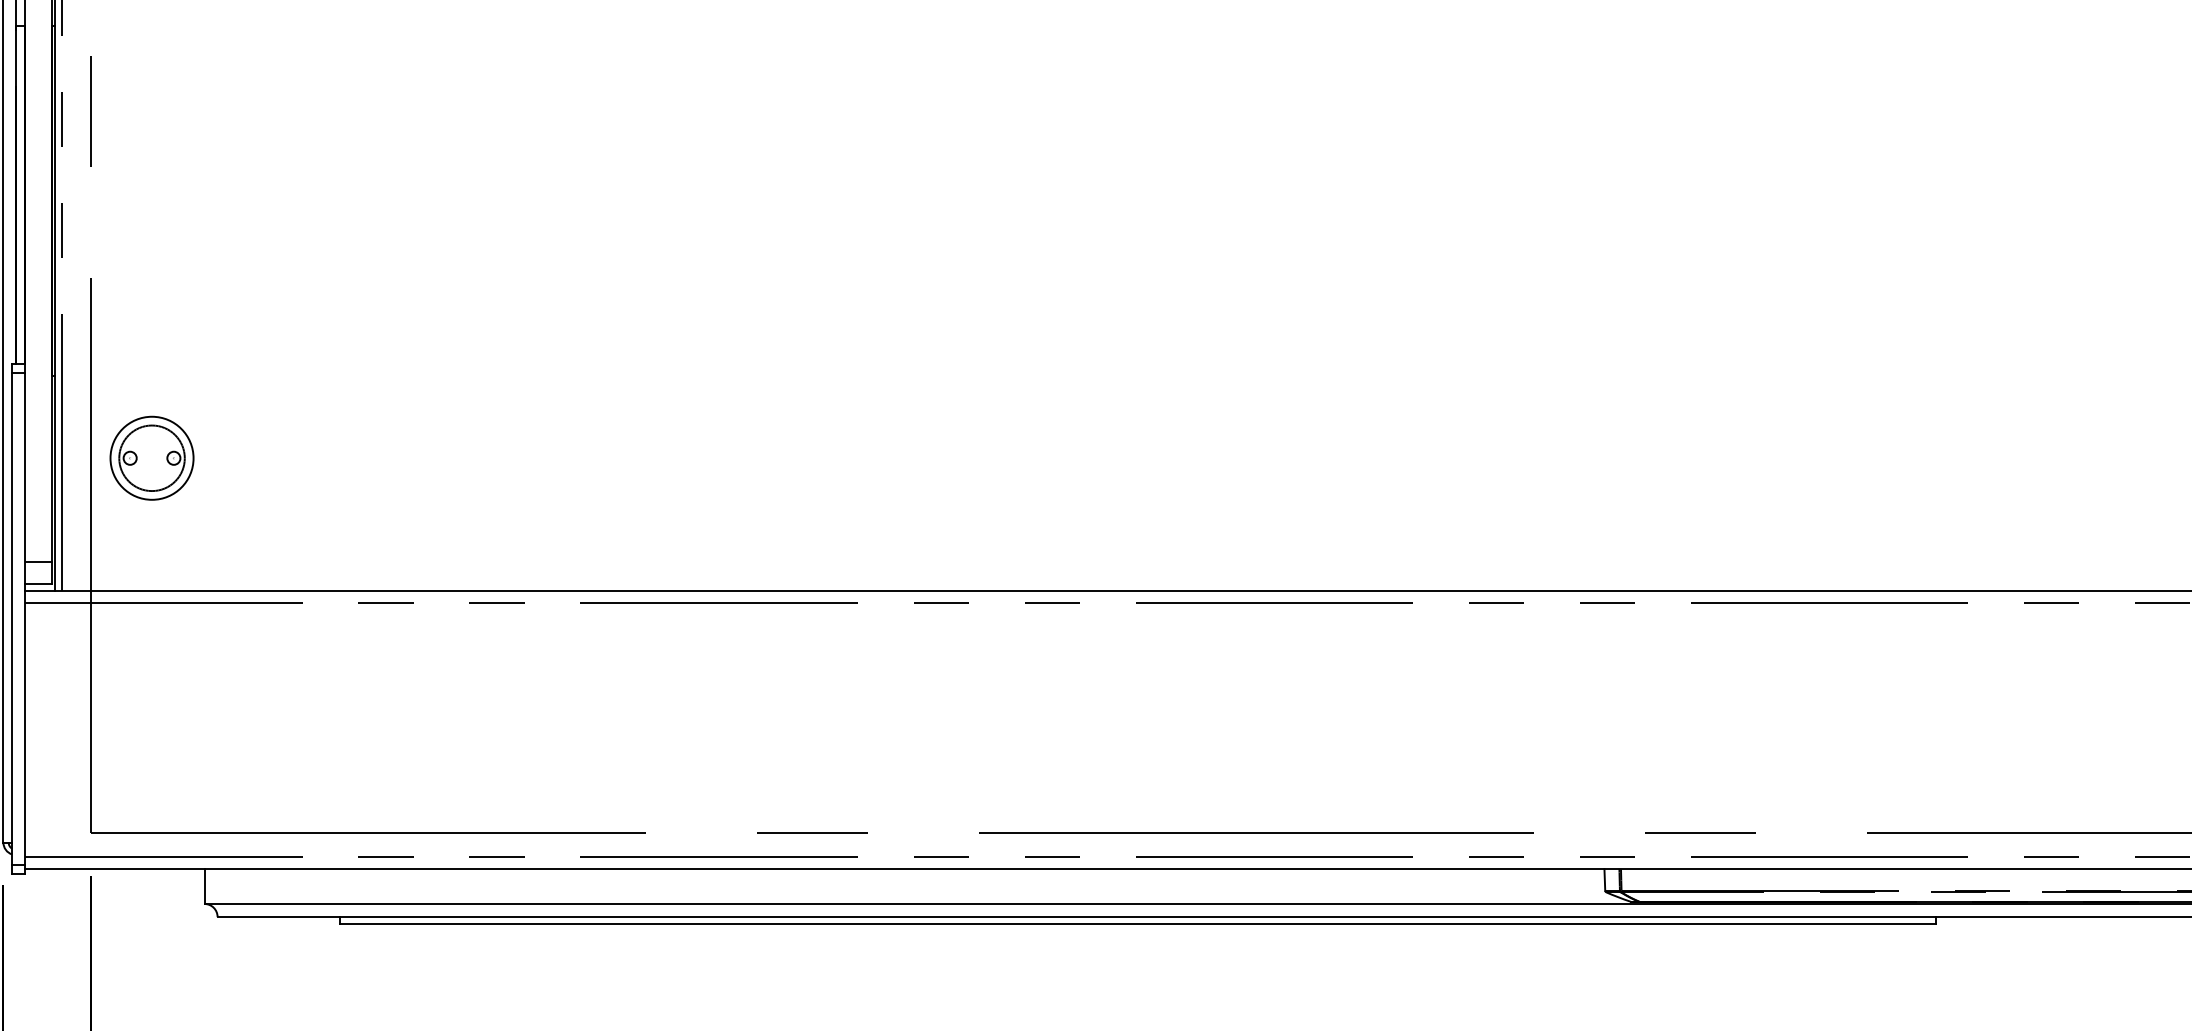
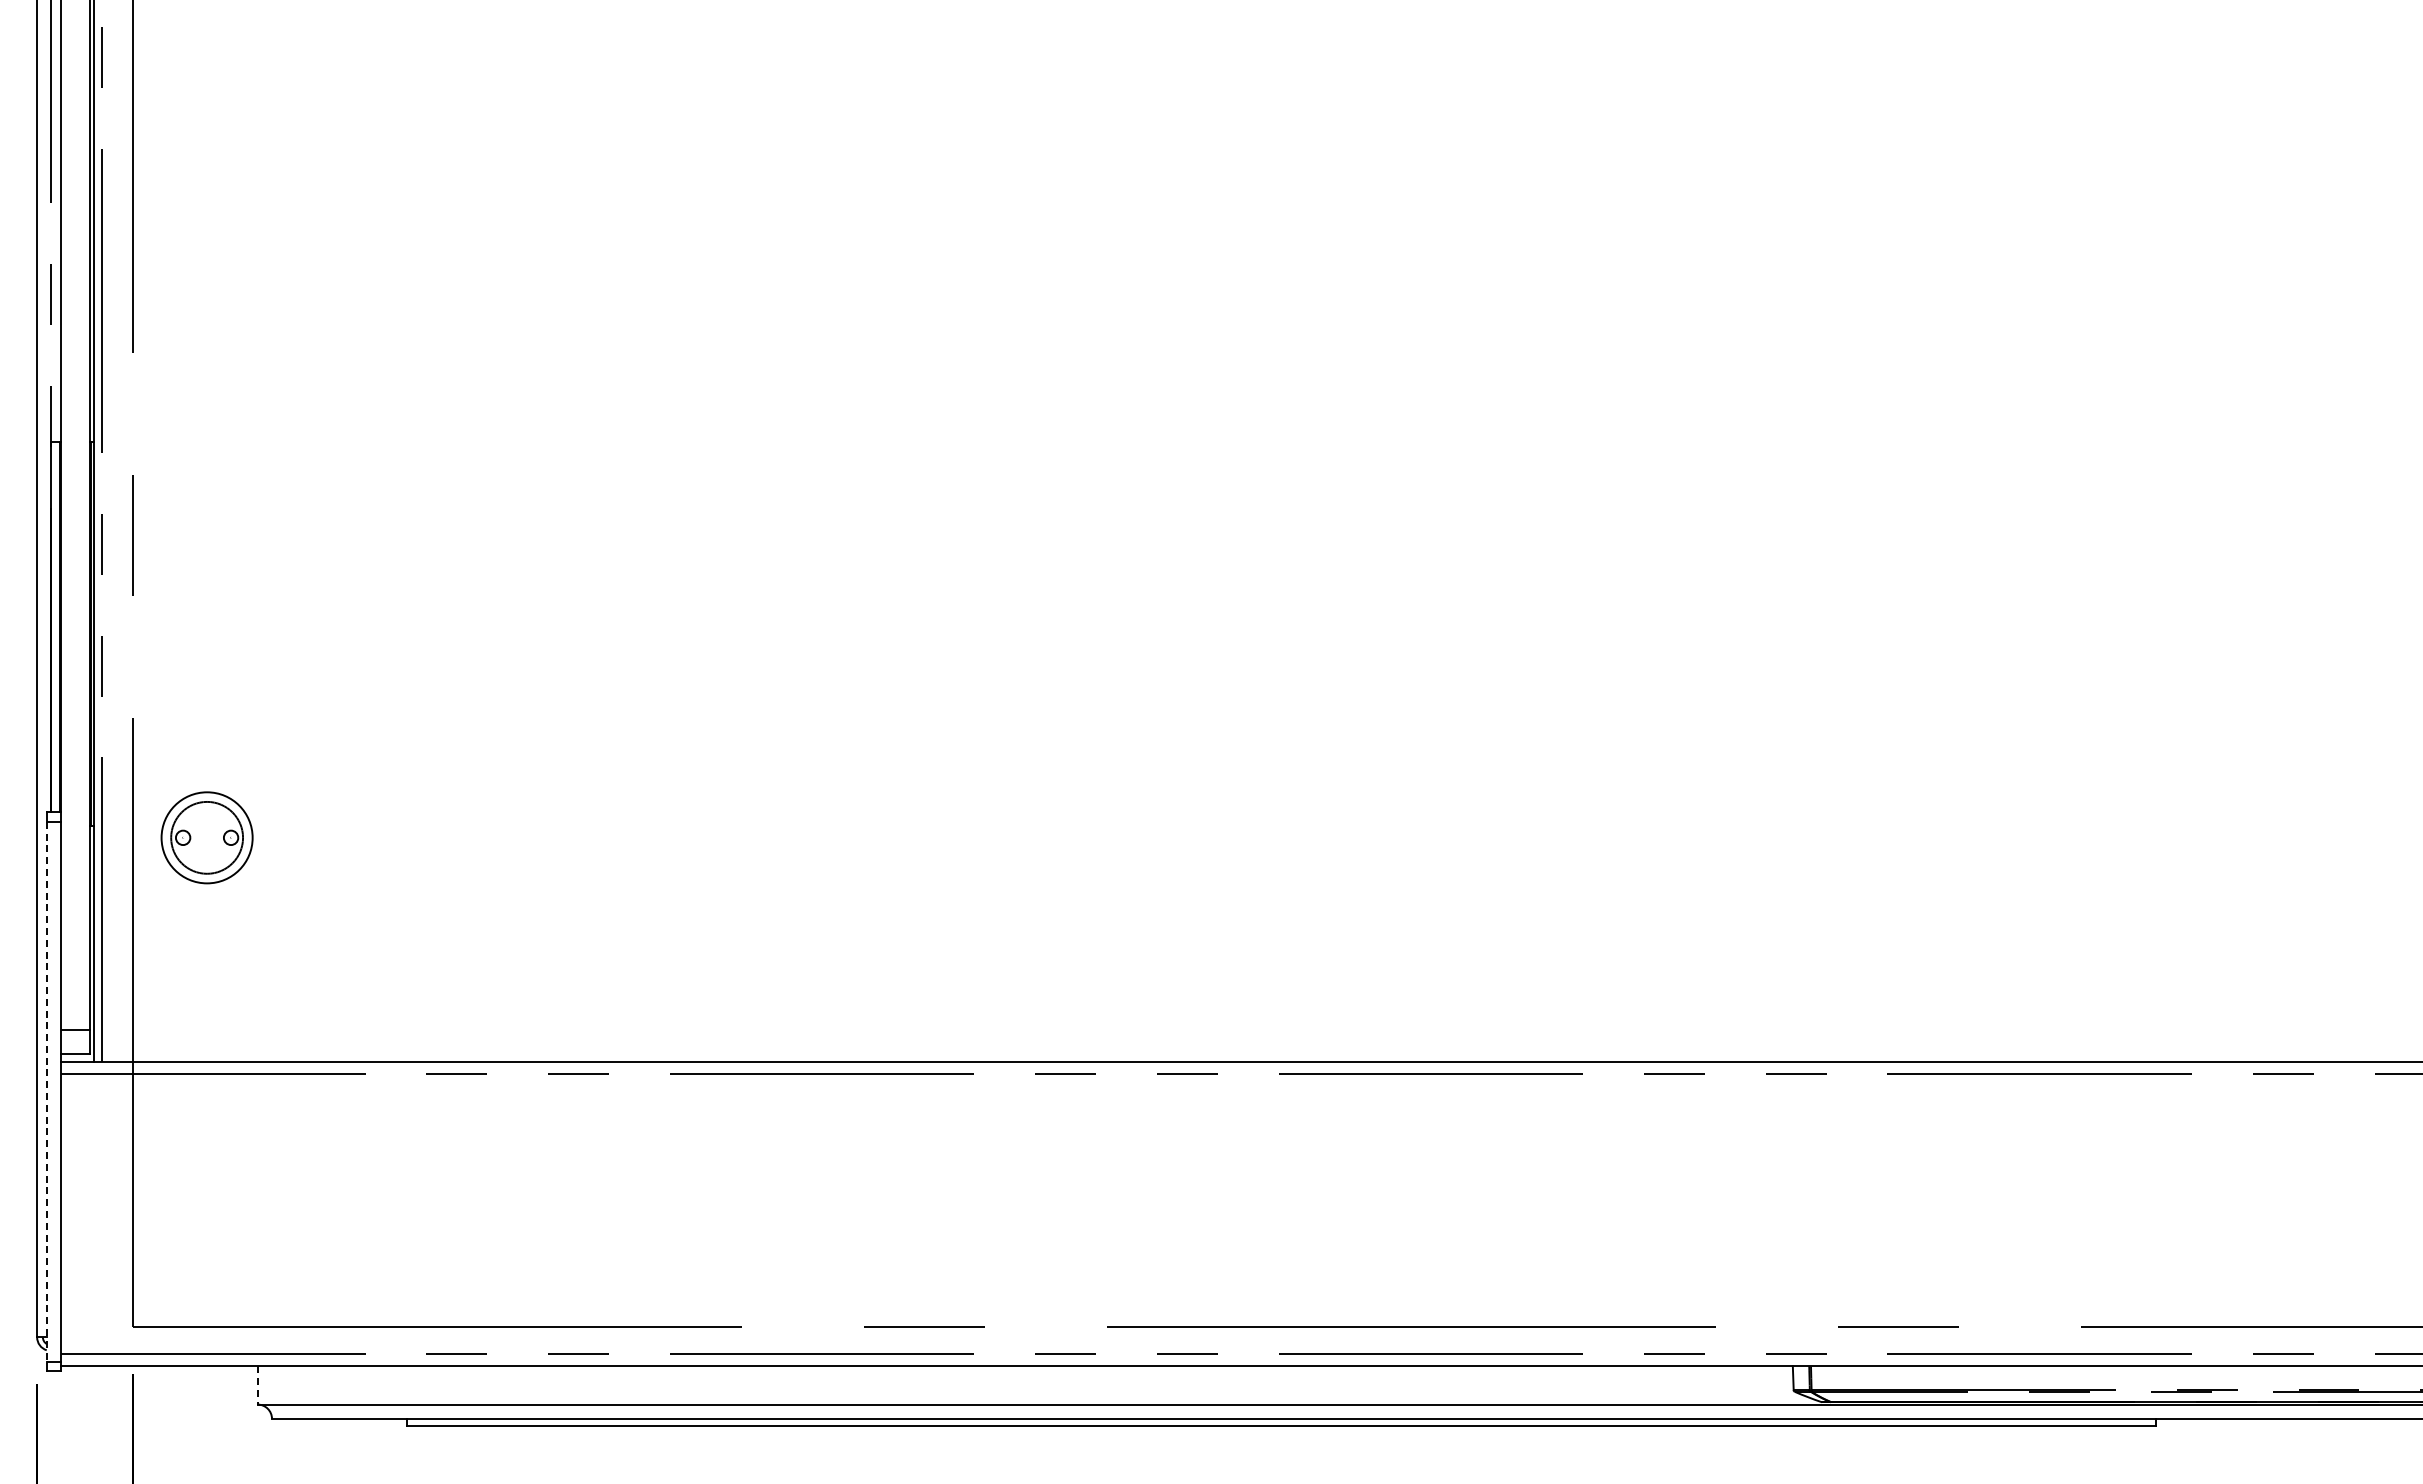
part: (151, 457) -> (206, 837), moved
line: (11, 619) -> (46, 1092), solid -> dashed
line: (204, 886) -> (257, 1385), solid -> dashed

